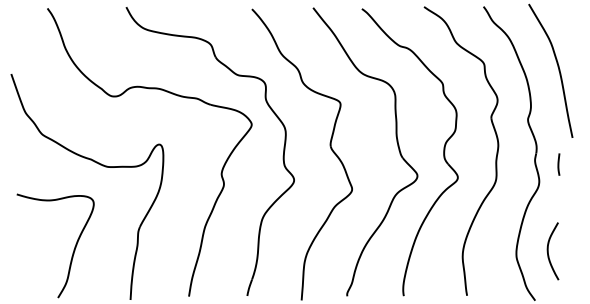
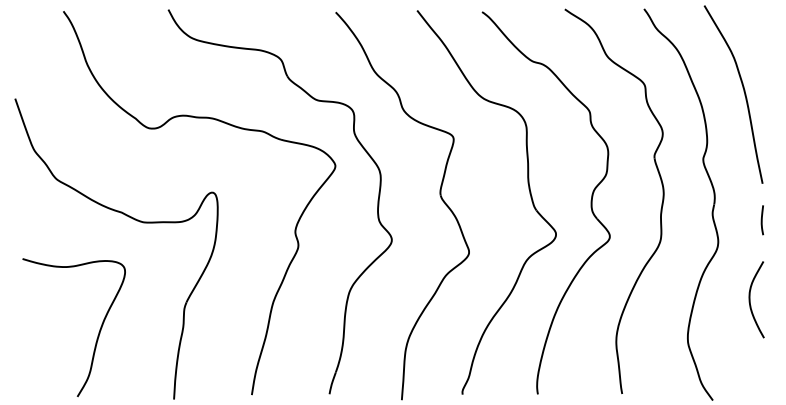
line: (558, 164) -> (761, 220), moved
curve: (548, 251) -> (750, 299), moved

